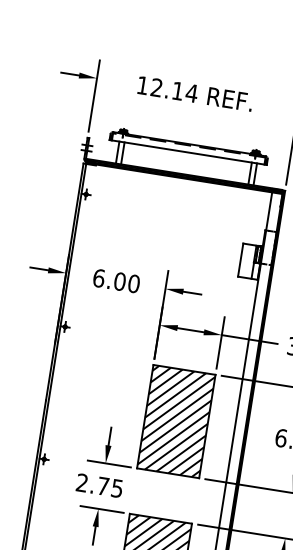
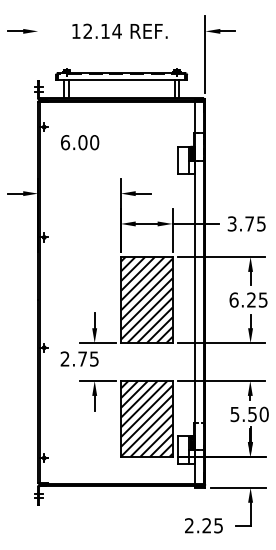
line: (94, 95) -> (38, 45), removed
text: (117, 281) -> (80, 142), moved
text: (99, 485) -> (79, 358), moved

